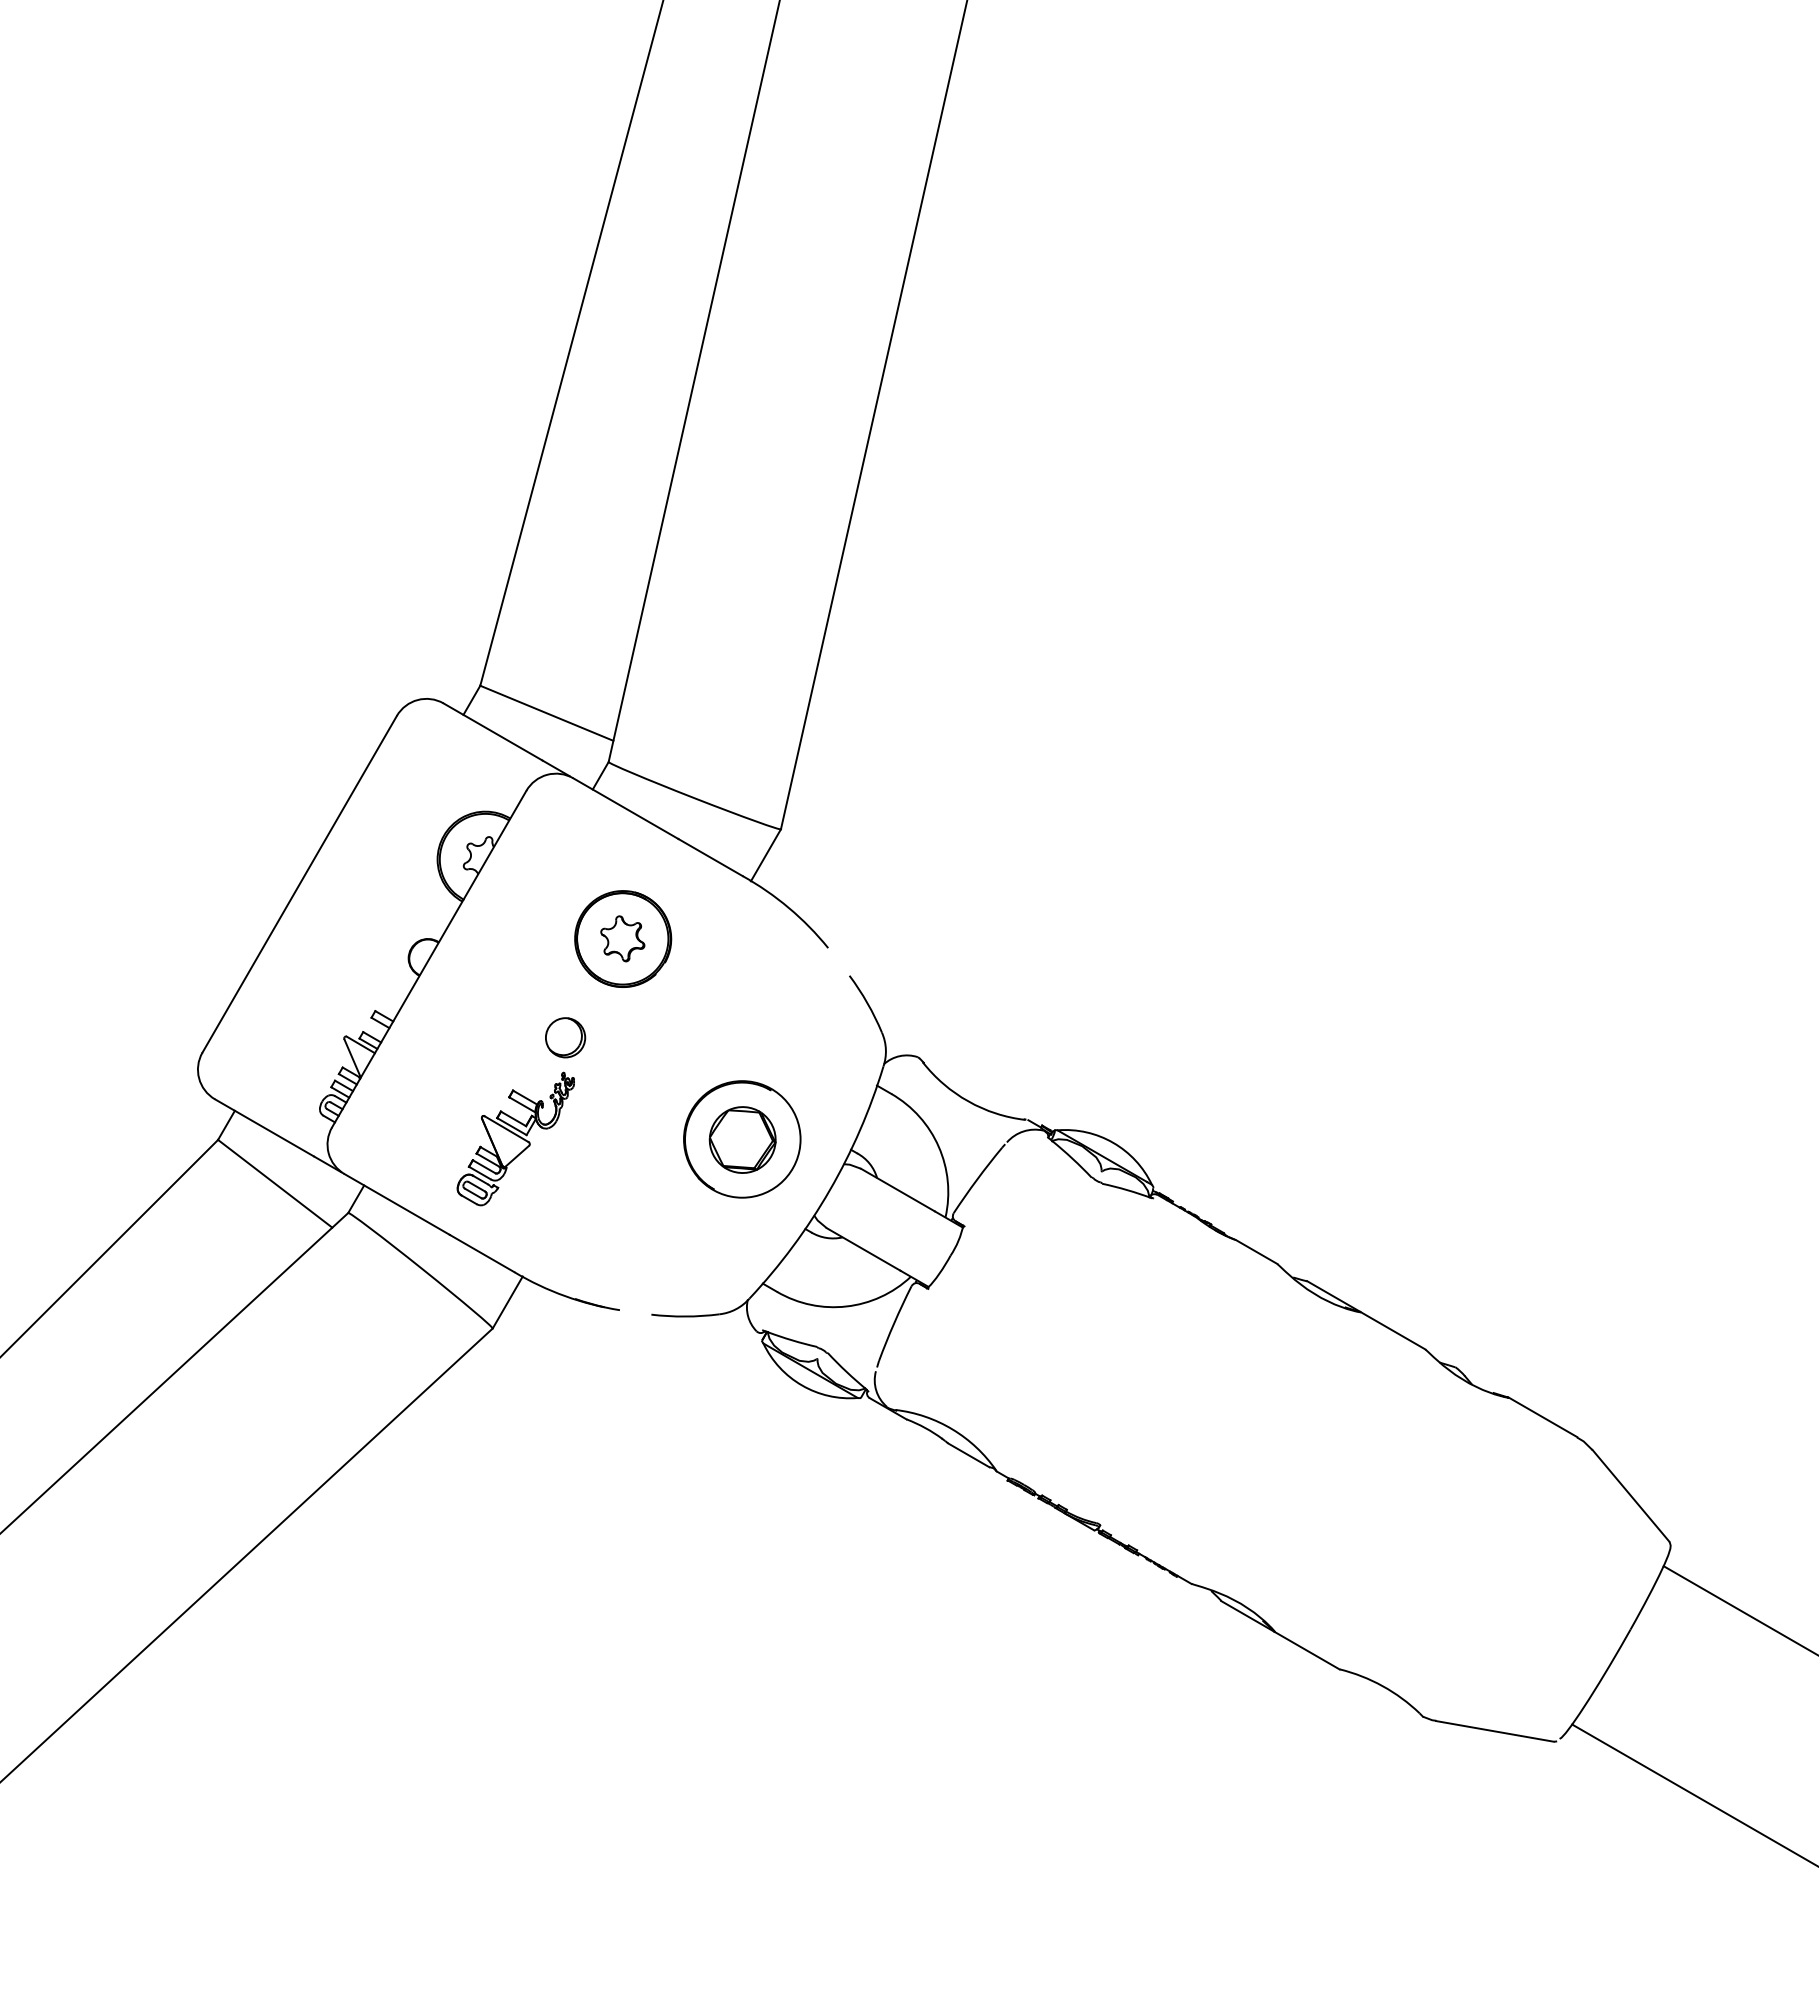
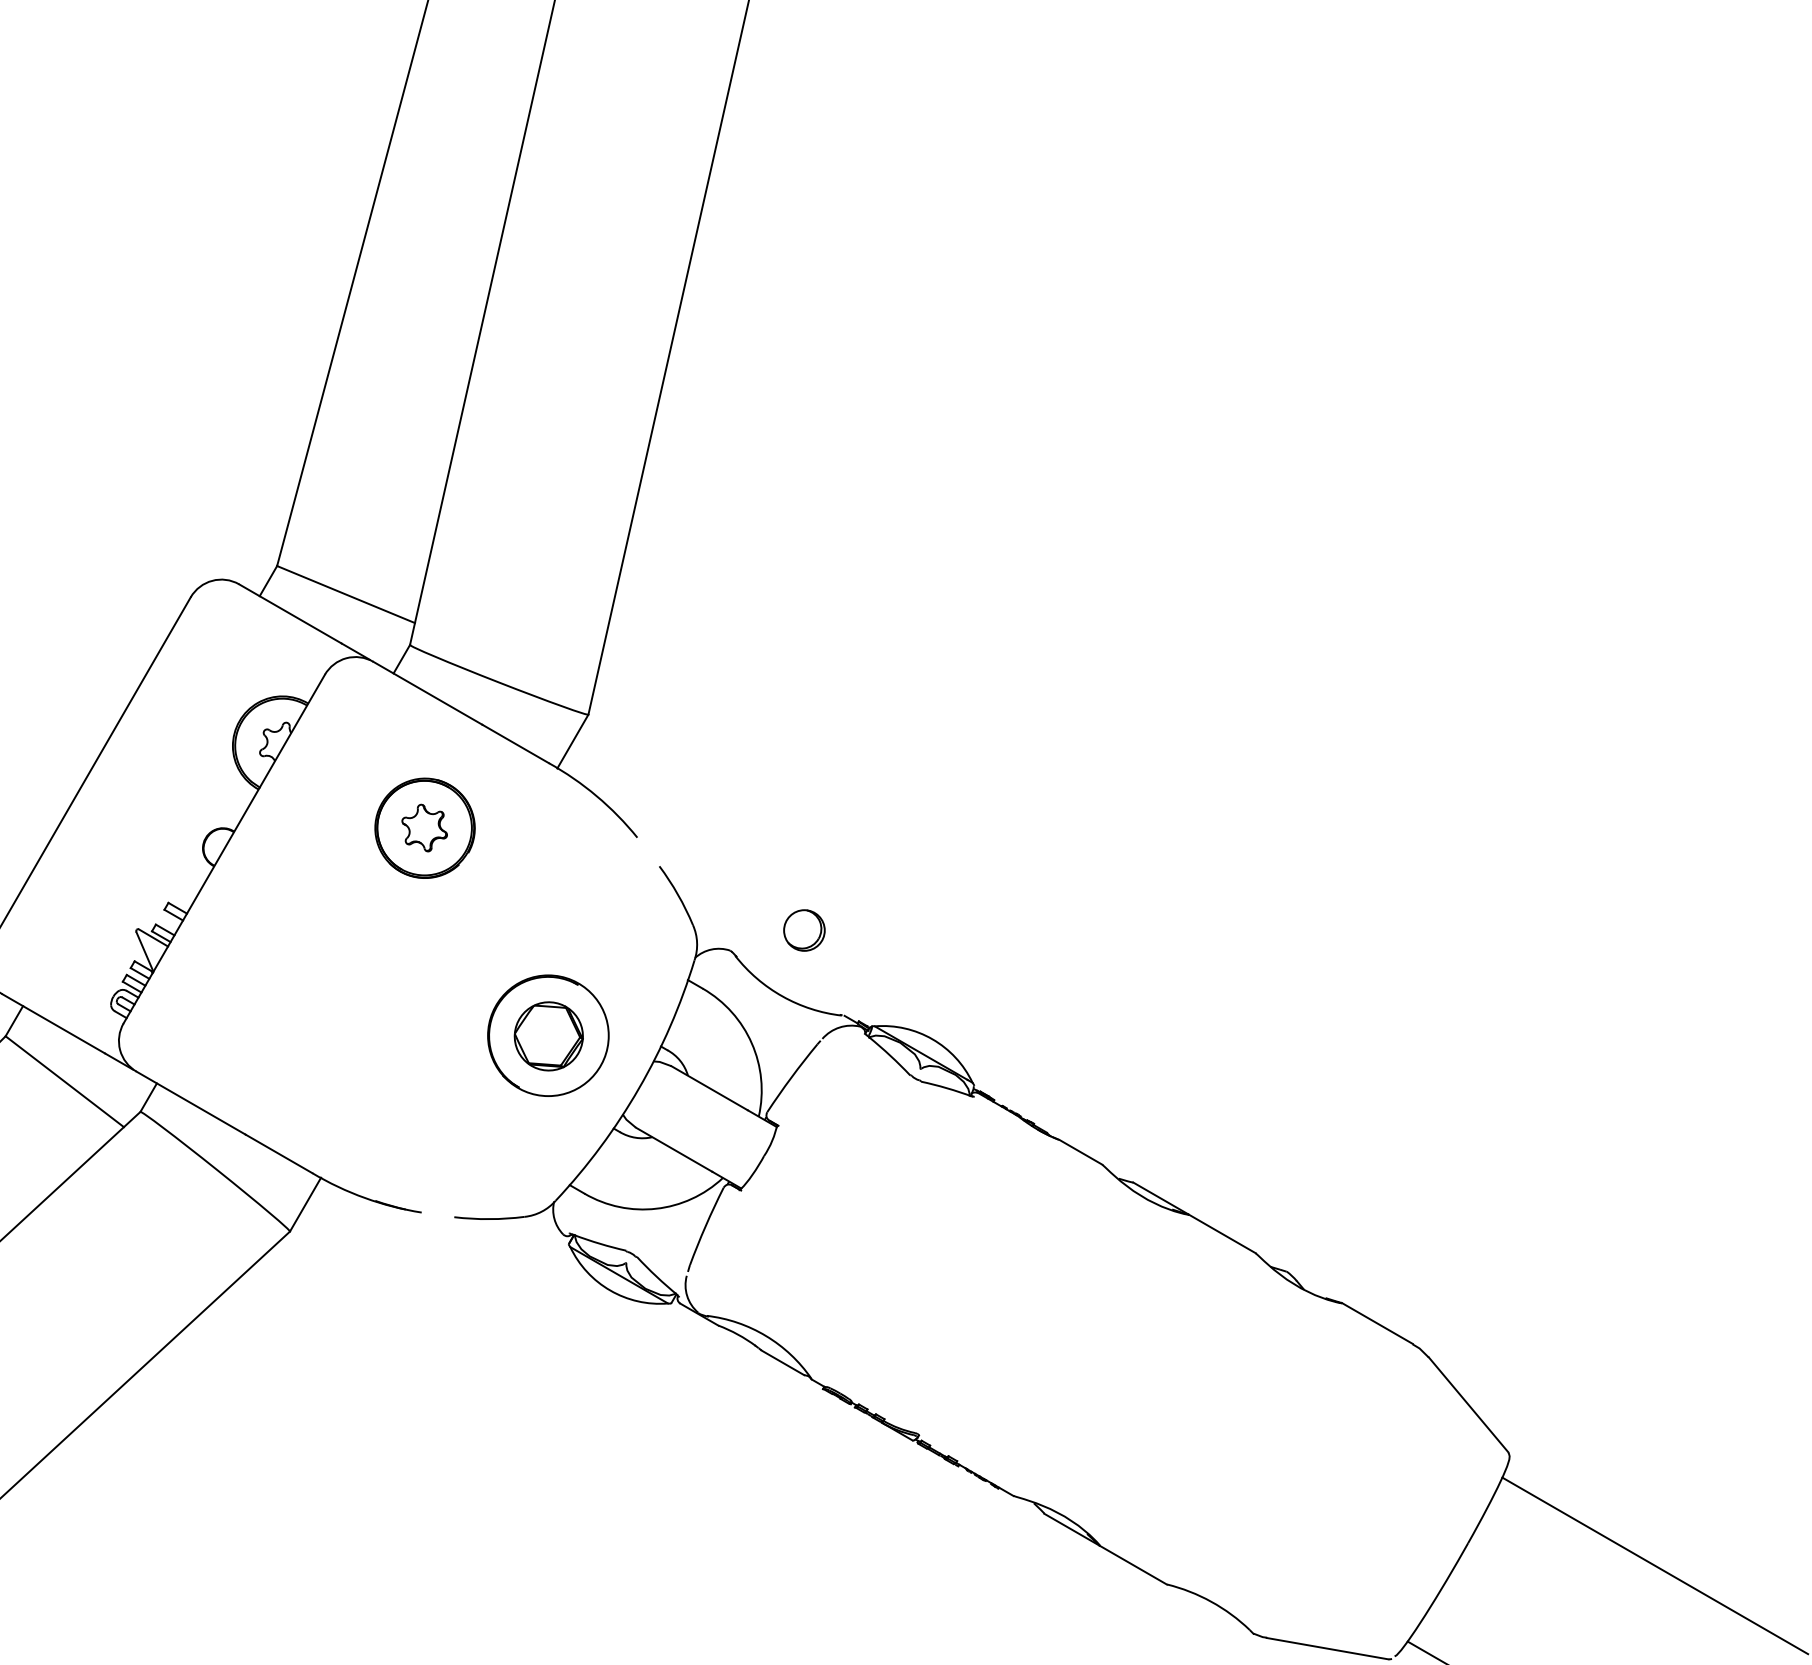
part: (565, 1037) -> (804, 930), moved
part: (515, 1138) -> (313, 1034), removed

